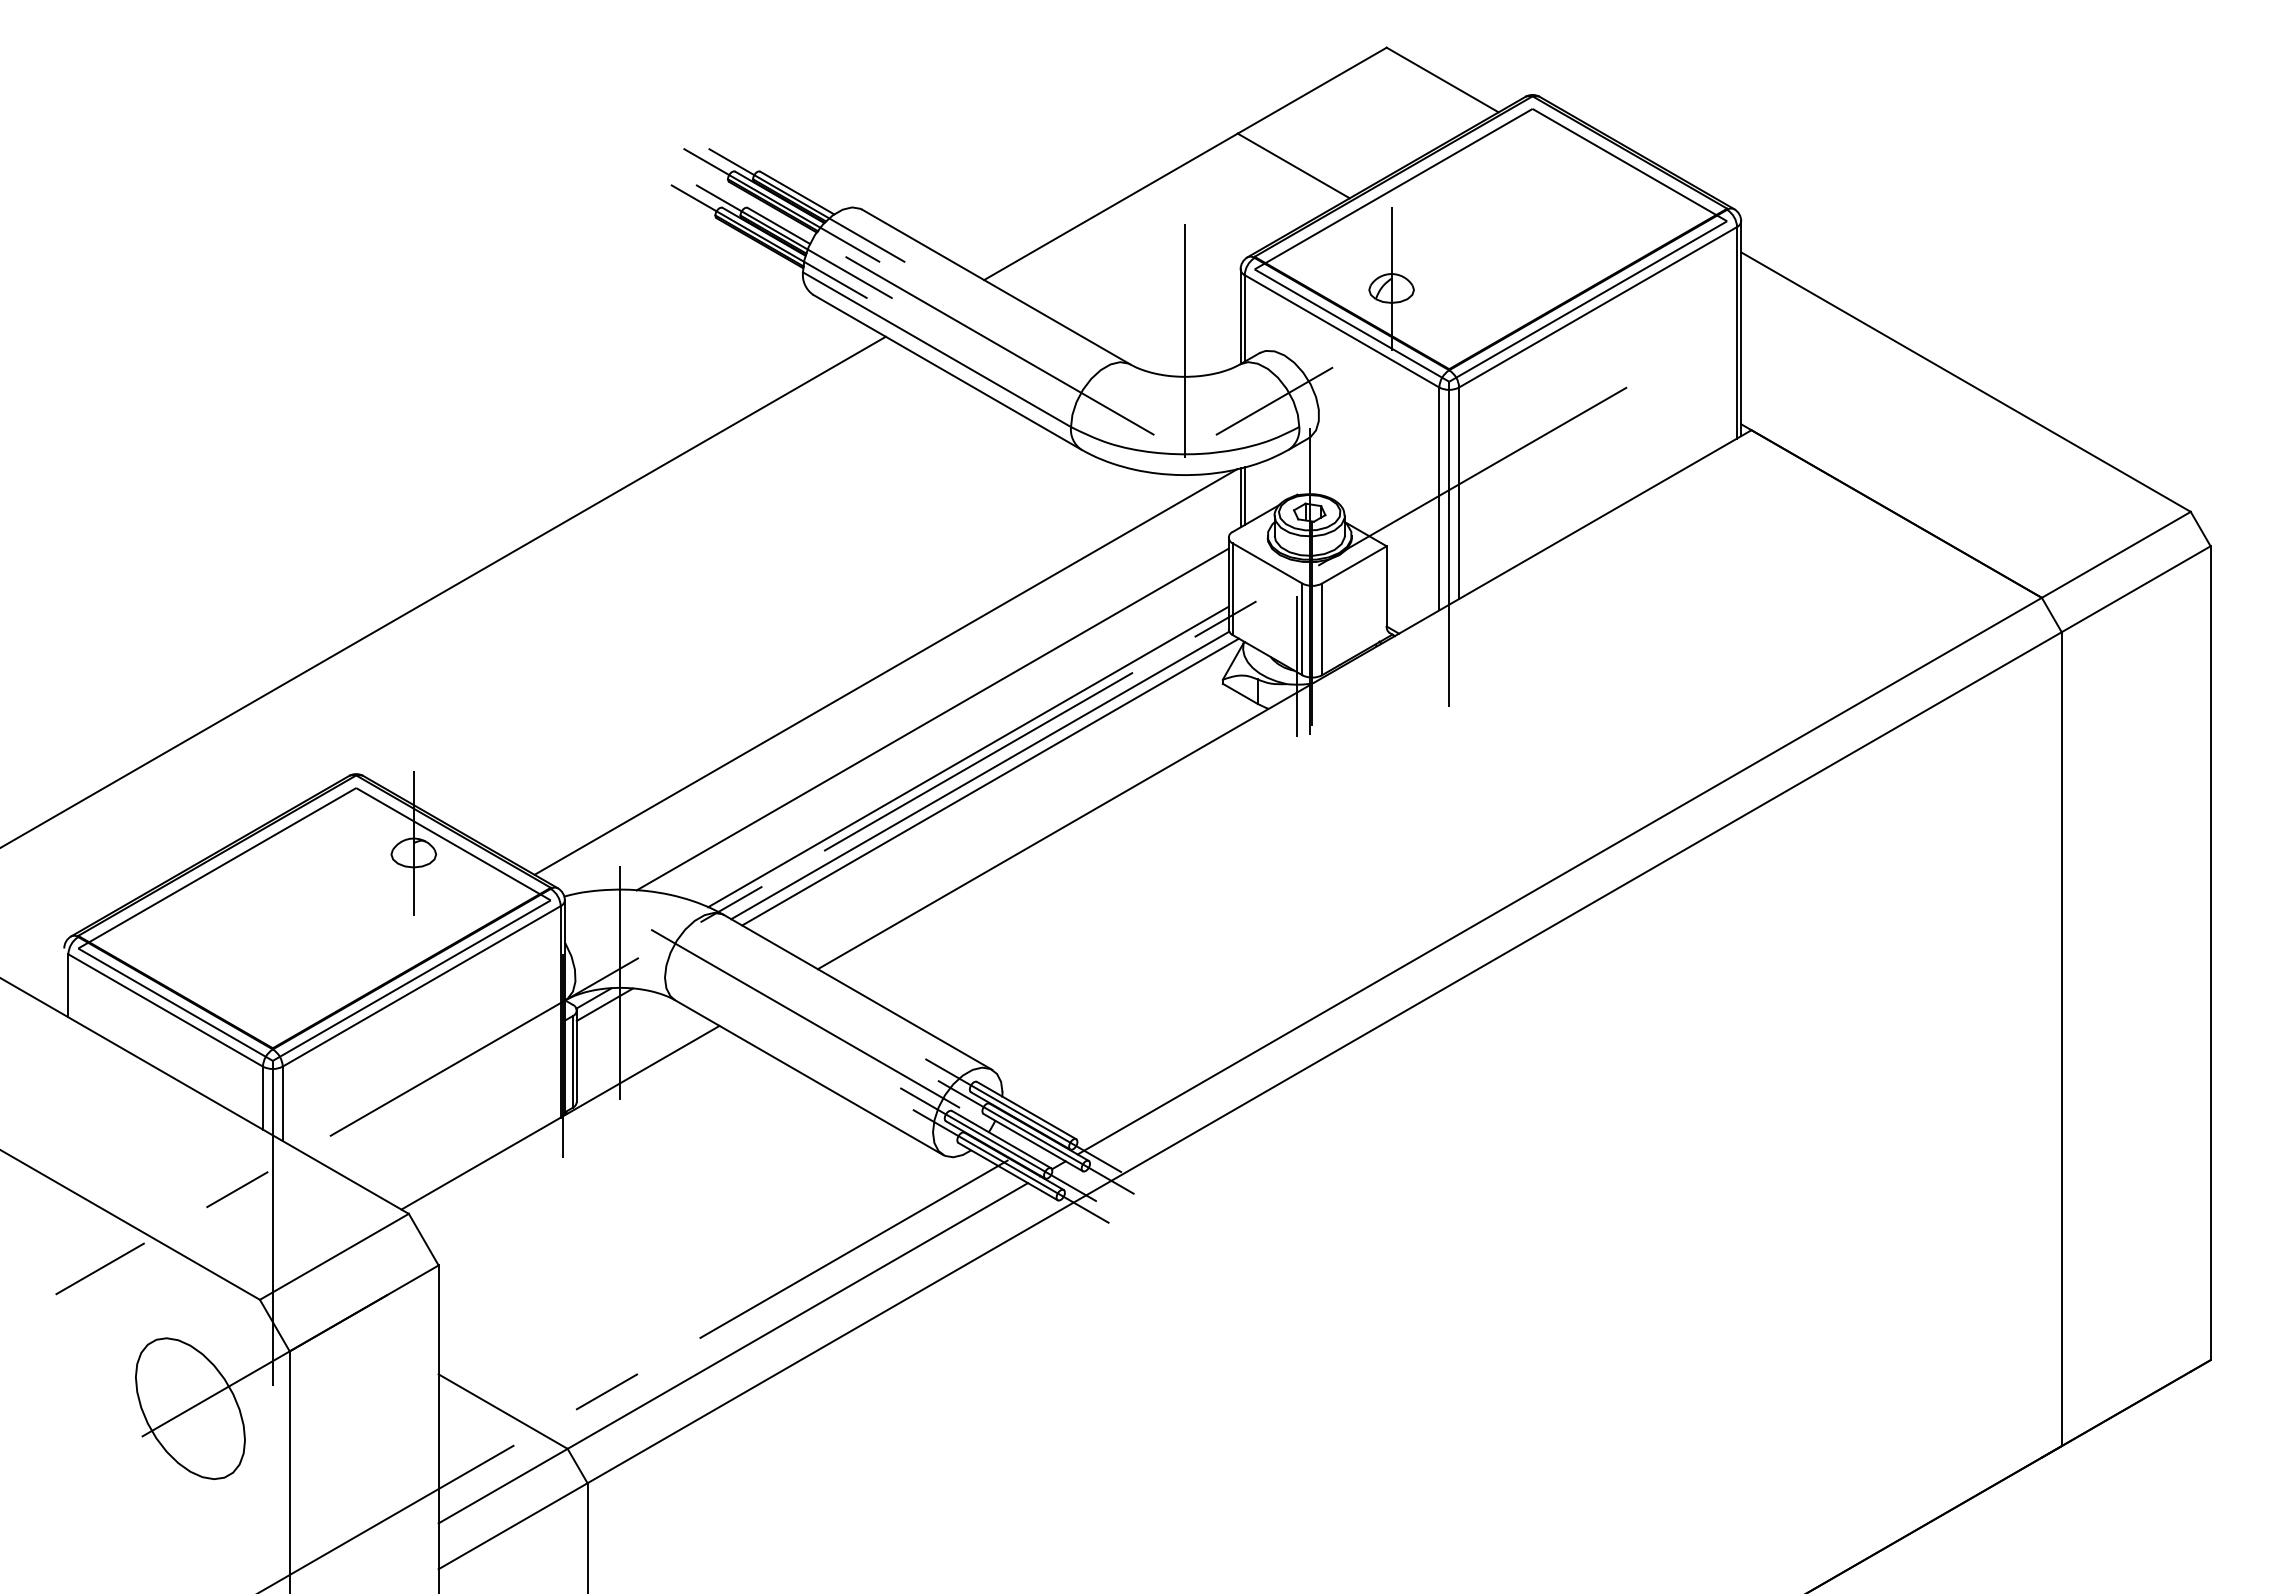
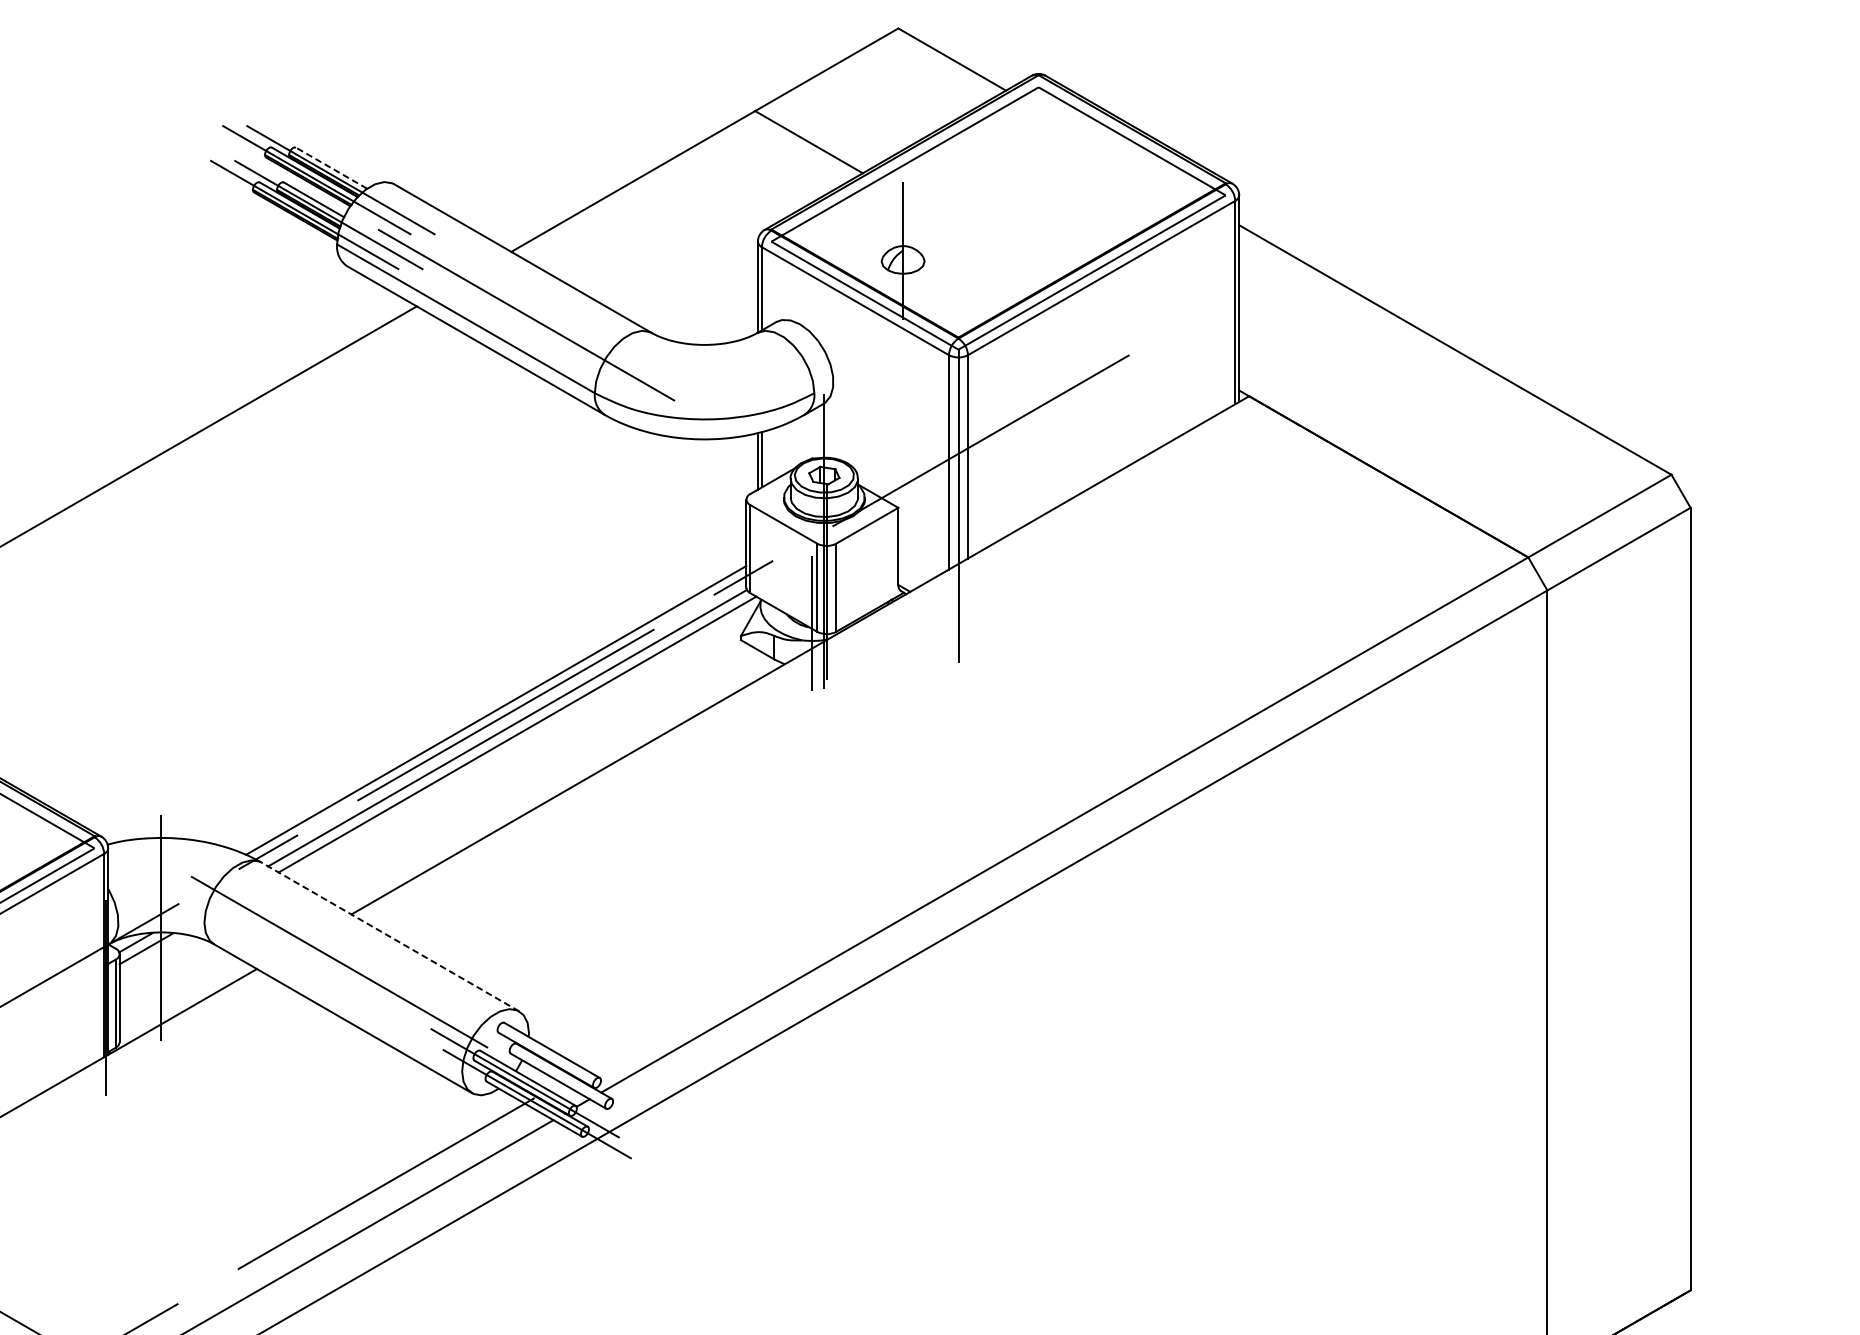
line: (797, 193) -> (331, 168), solid -> dashed
line: (1185, 340) -> (704, 309), removed
line: (1274, 401) -> (790, 368), removed
line: (885, 671) -> (416, 628), removed
line: (932, 719) -> (461, 674), removed
line: (858, 992) -> (390, 936), solid -> dashed
line: (1023, 1115) -> (549, 1055), removed
line: (1035, 1137) -> (560, 1076), removed

